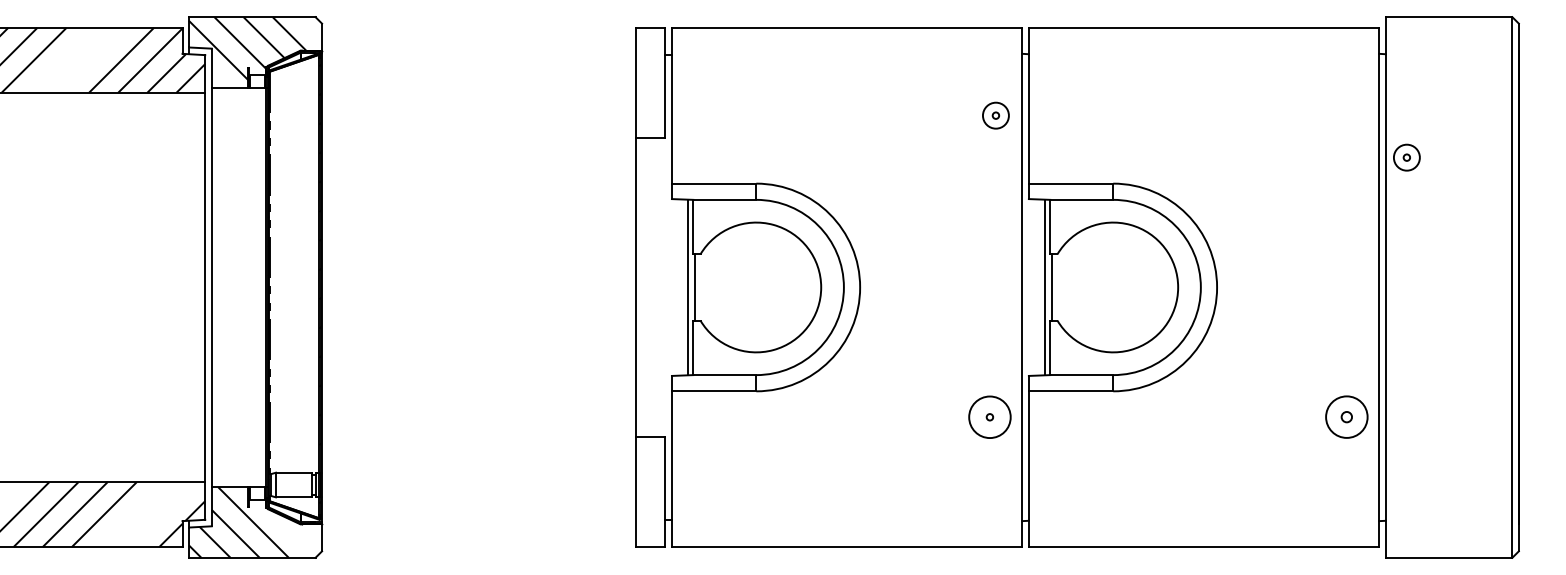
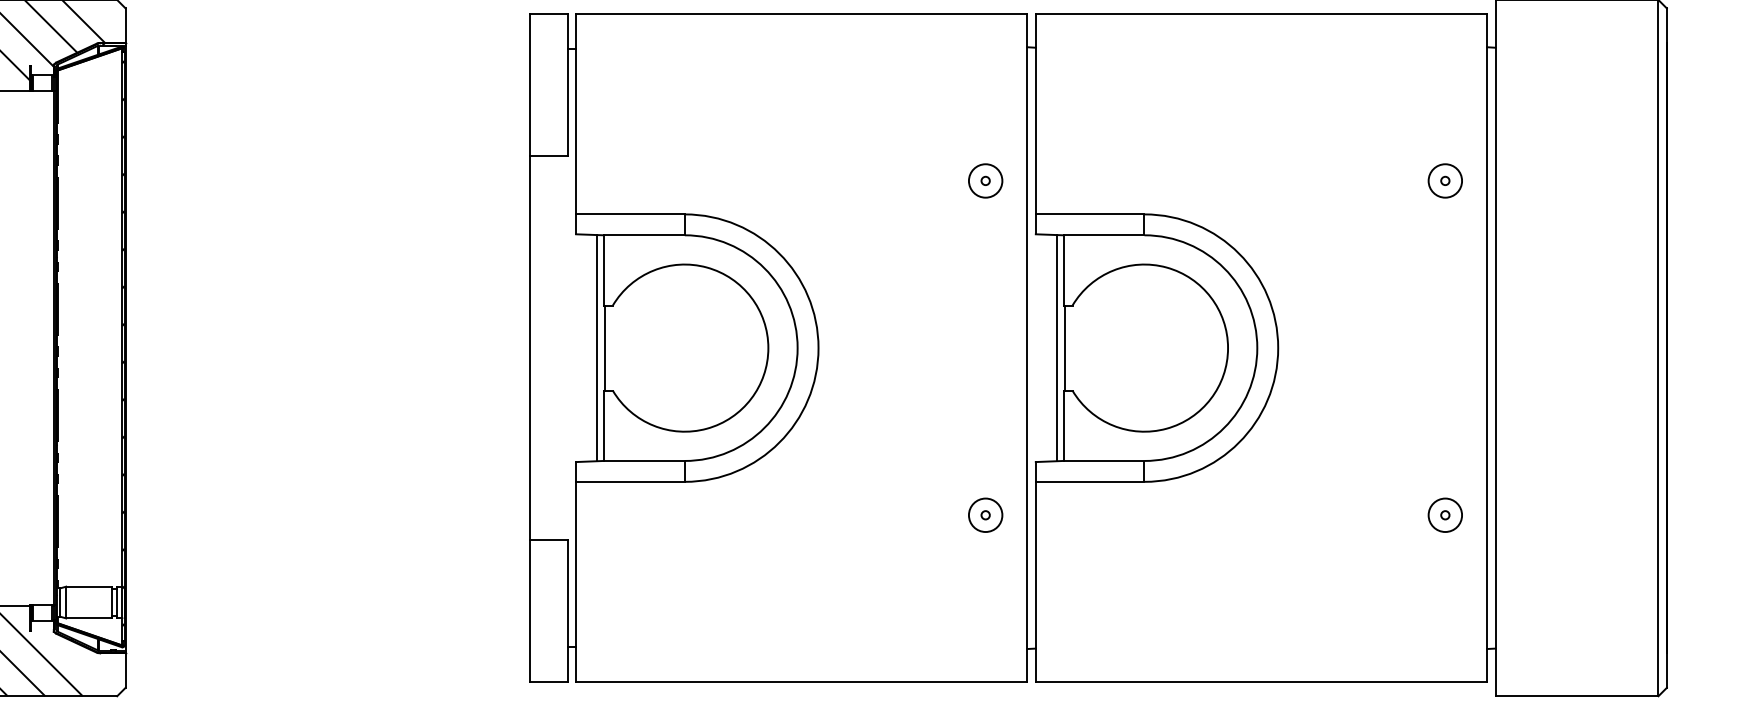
part: (995, 115) -> (985, 180), moved
part: (1406, 157) -> (1444, 180), moved
circle: (989, 417) -> (985, 515), size x0.62
part: (1346, 417) -> (1444, 515), size x0.62

